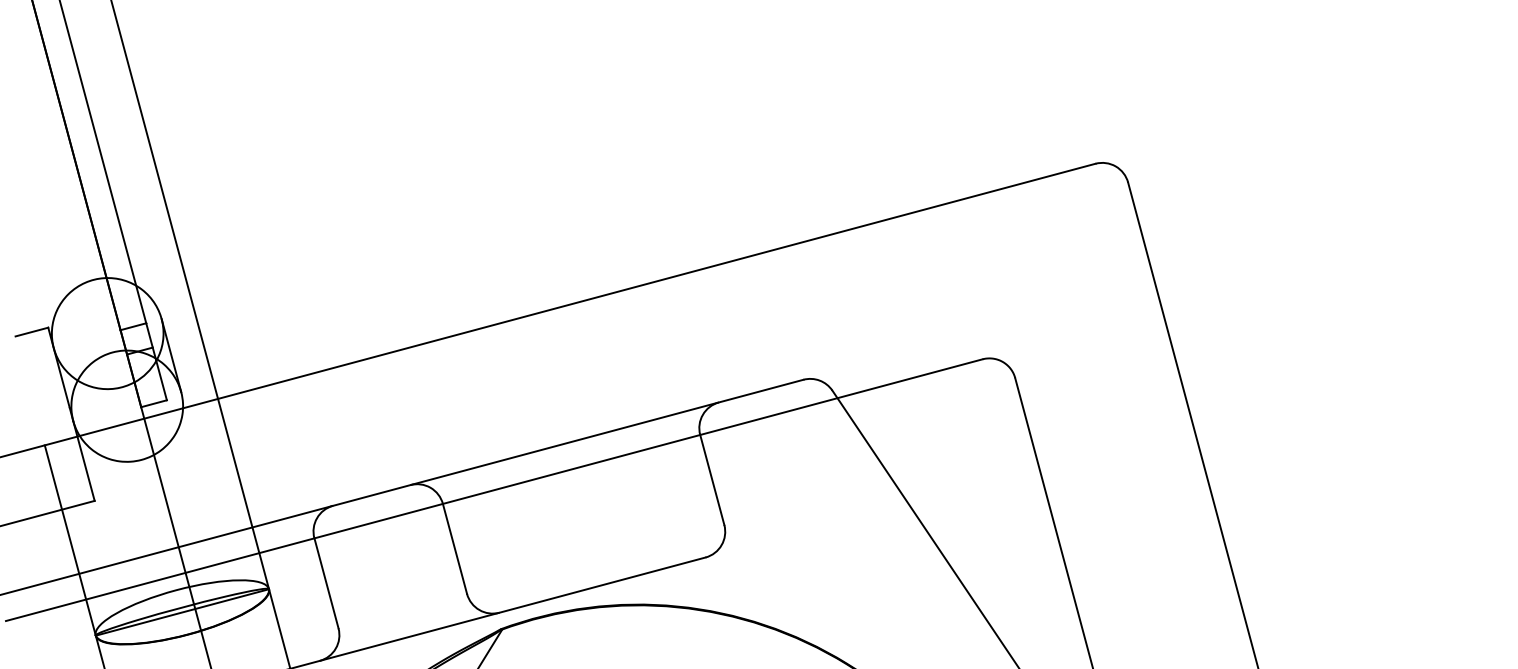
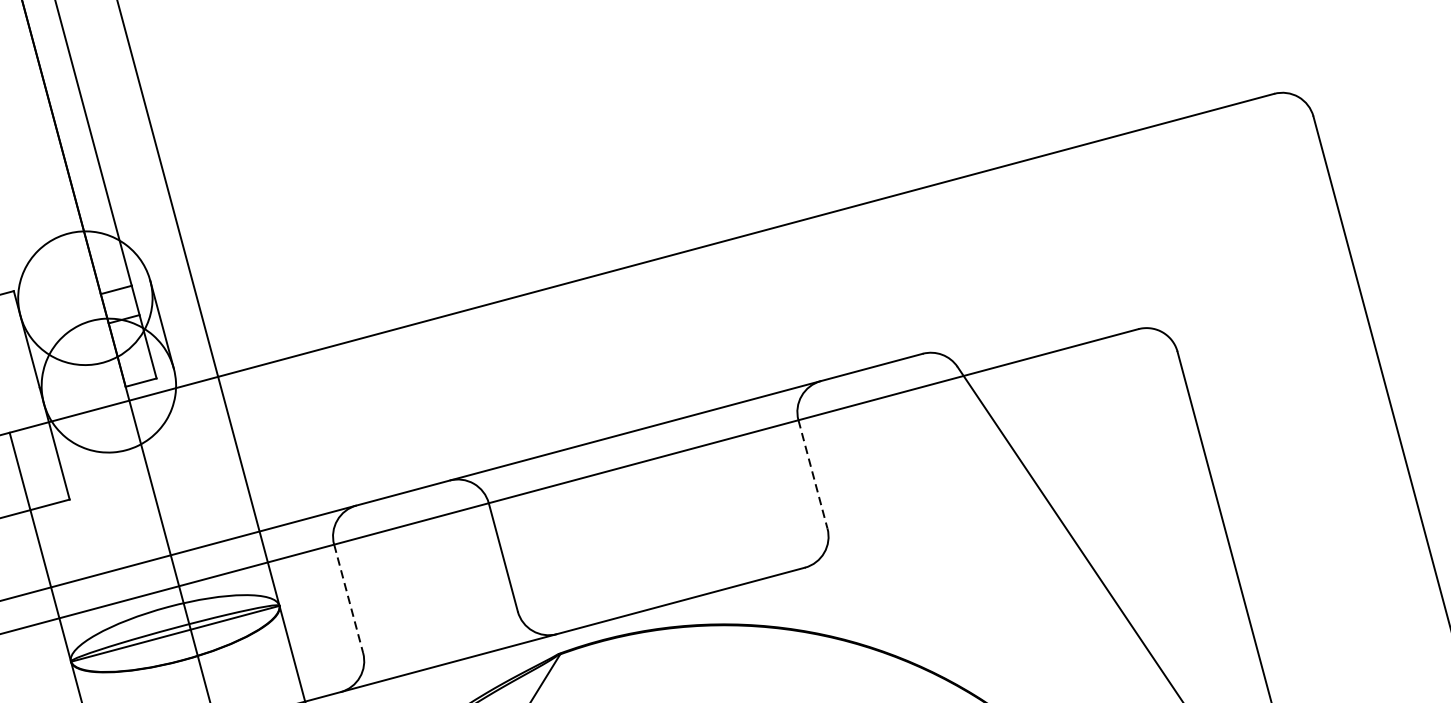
line: (712, 479) -> (813, 473), solid -> dashed
line: (326, 583) -> (348, 598), solid -> dashed

